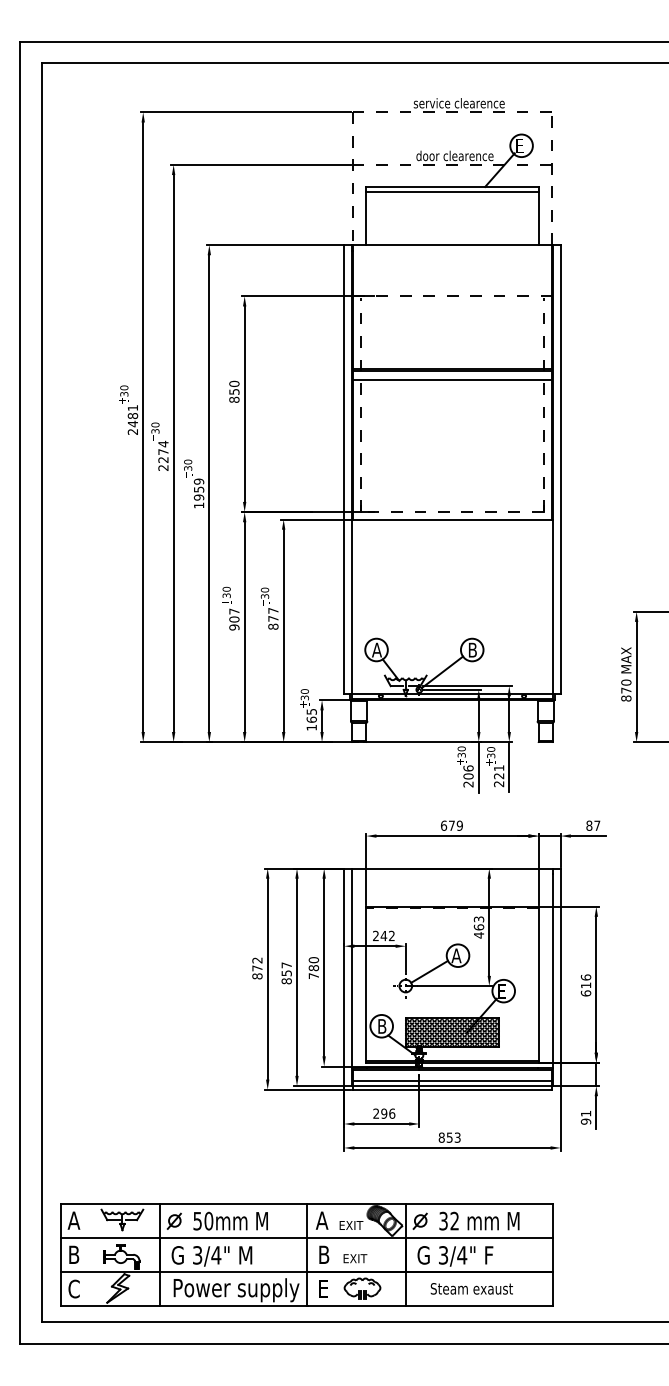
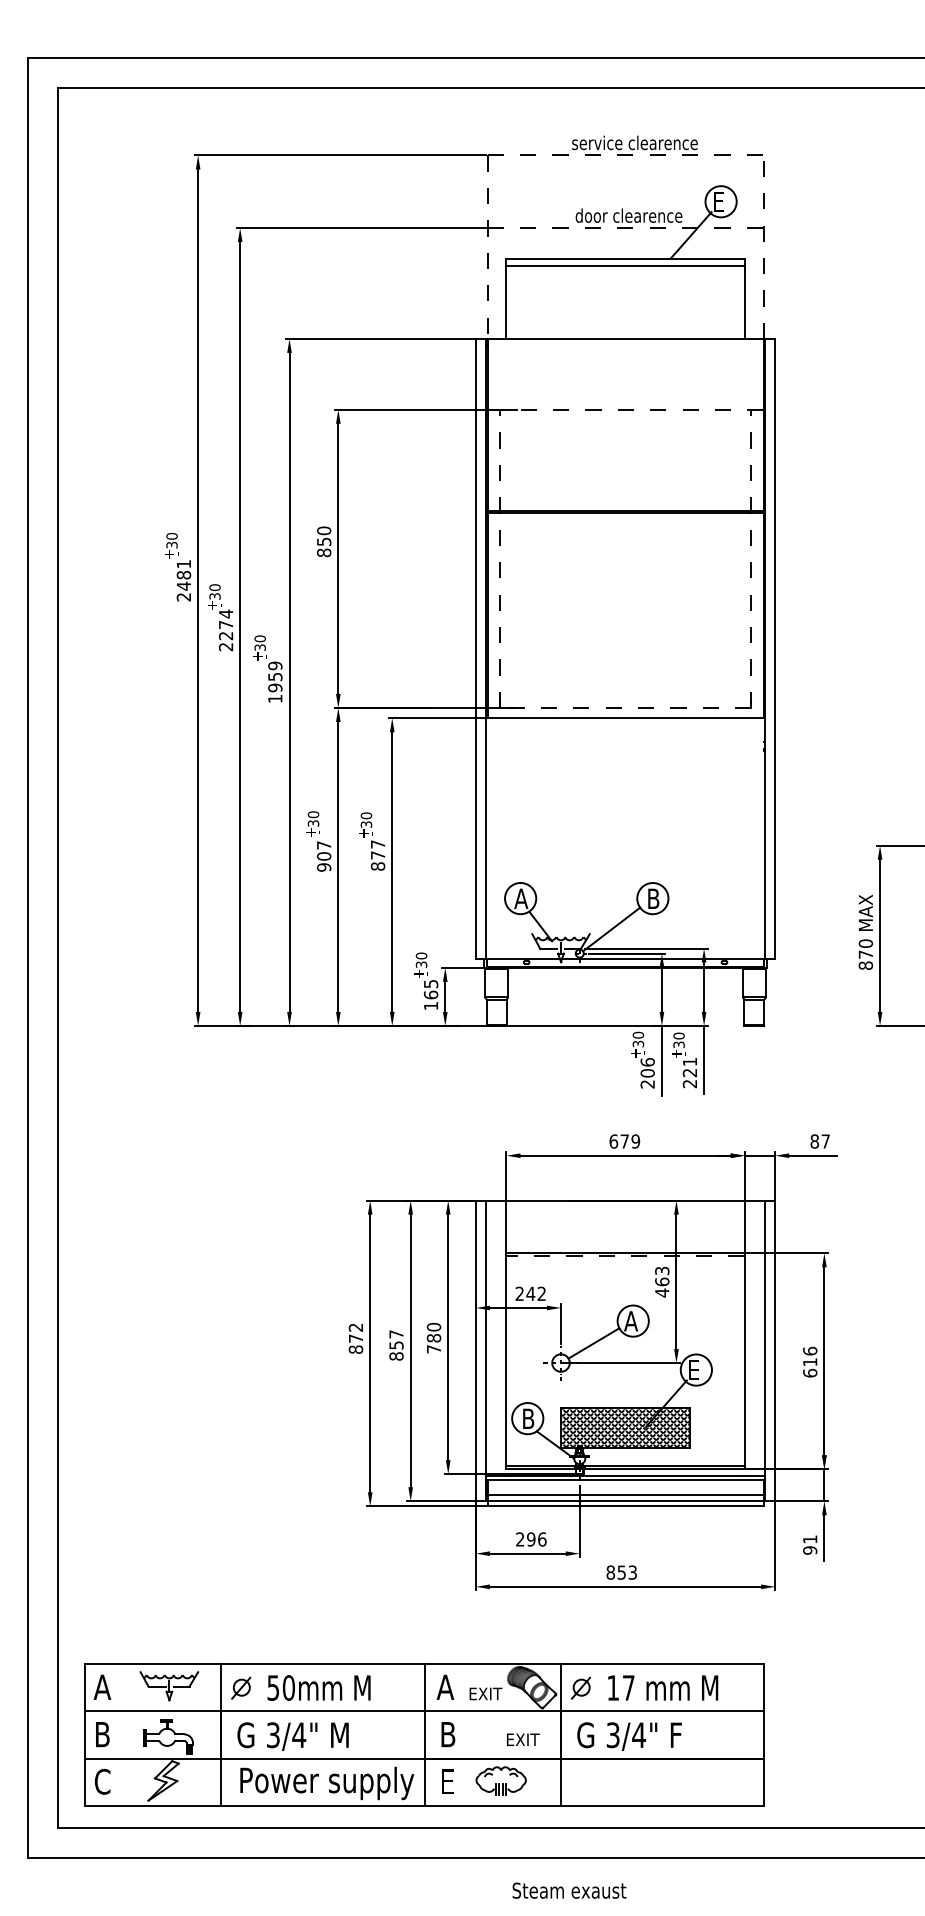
line: (452, 379) -> (625, 524), removed
text: (448, 1220) -> (620, 1687), 32 -> 17
text: (355, 1258) -> (523, 1739), moved
text: (471, 1288) -> (568, 1890), moved

